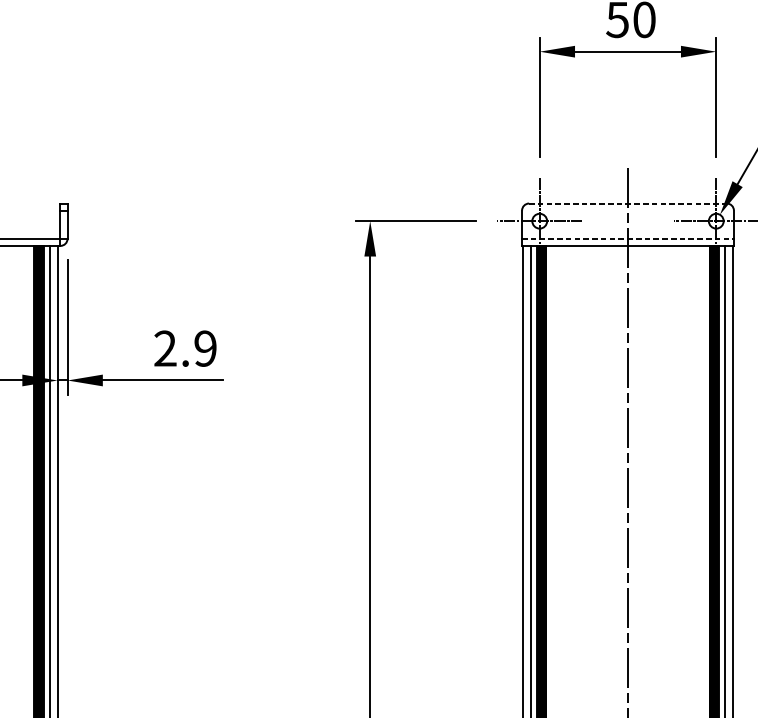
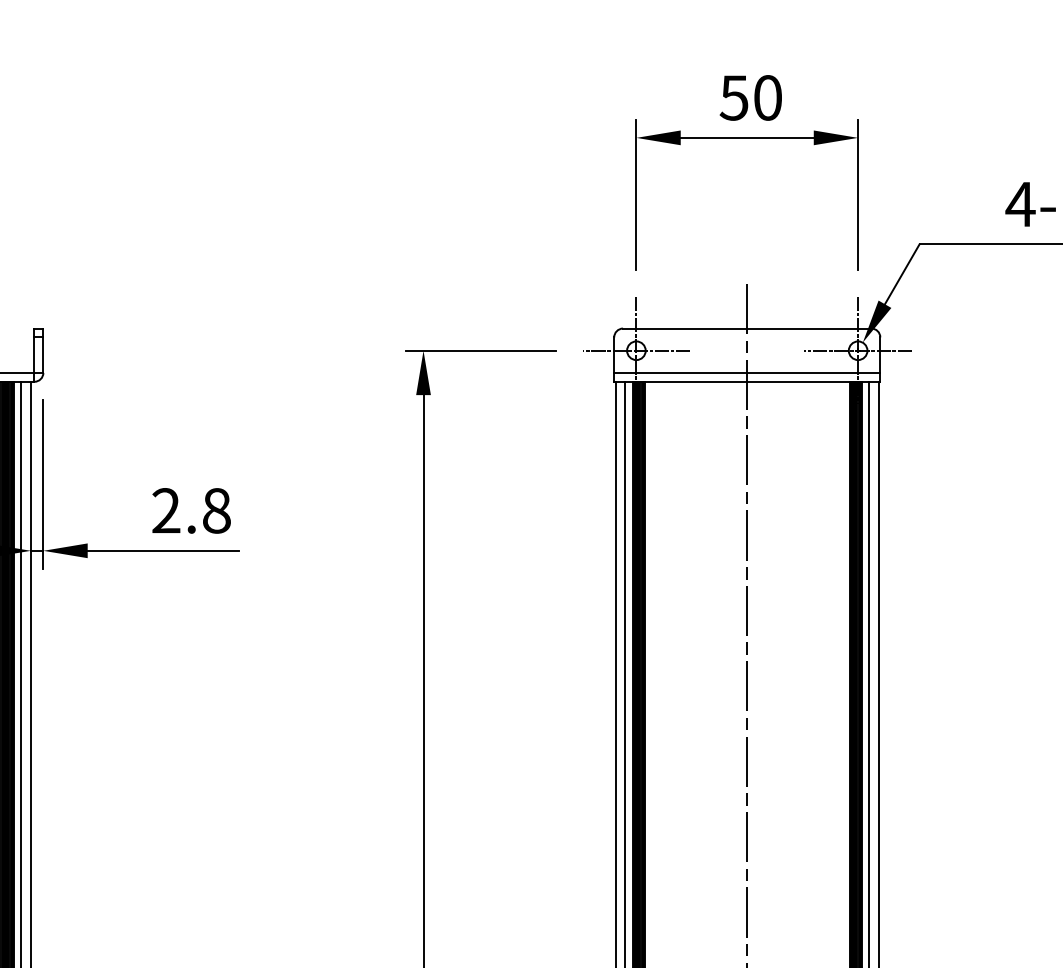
line: (628, 203) -> (747, 328), dashed -> solid
line: (628, 238) -> (747, 372), dashed -> solid
text: (205, 348) -> (216, 510), 2.9 -> 2.8

